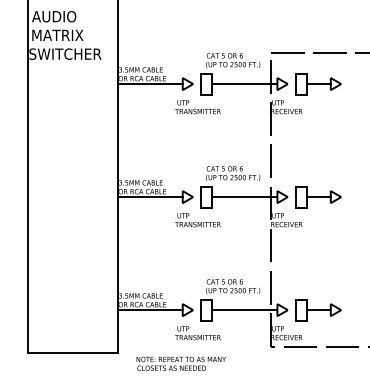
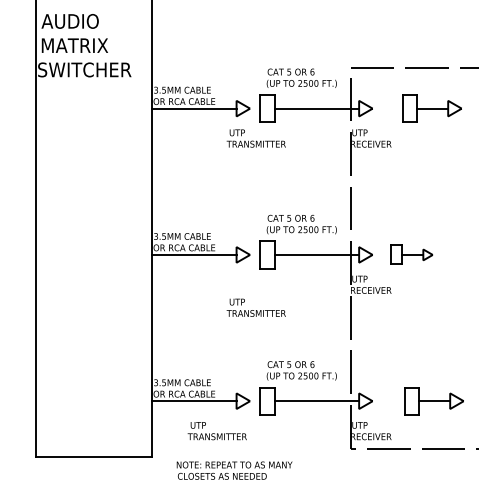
part: (317, 83) -> (431, 108), moved
part: (317, 196) -> (411, 254), size x0.7
text: (197, 219) -> (255, 307), moved
part: (317, 310) -> (433, 401), moved
text: (197, 333) -> (216, 431), moved

